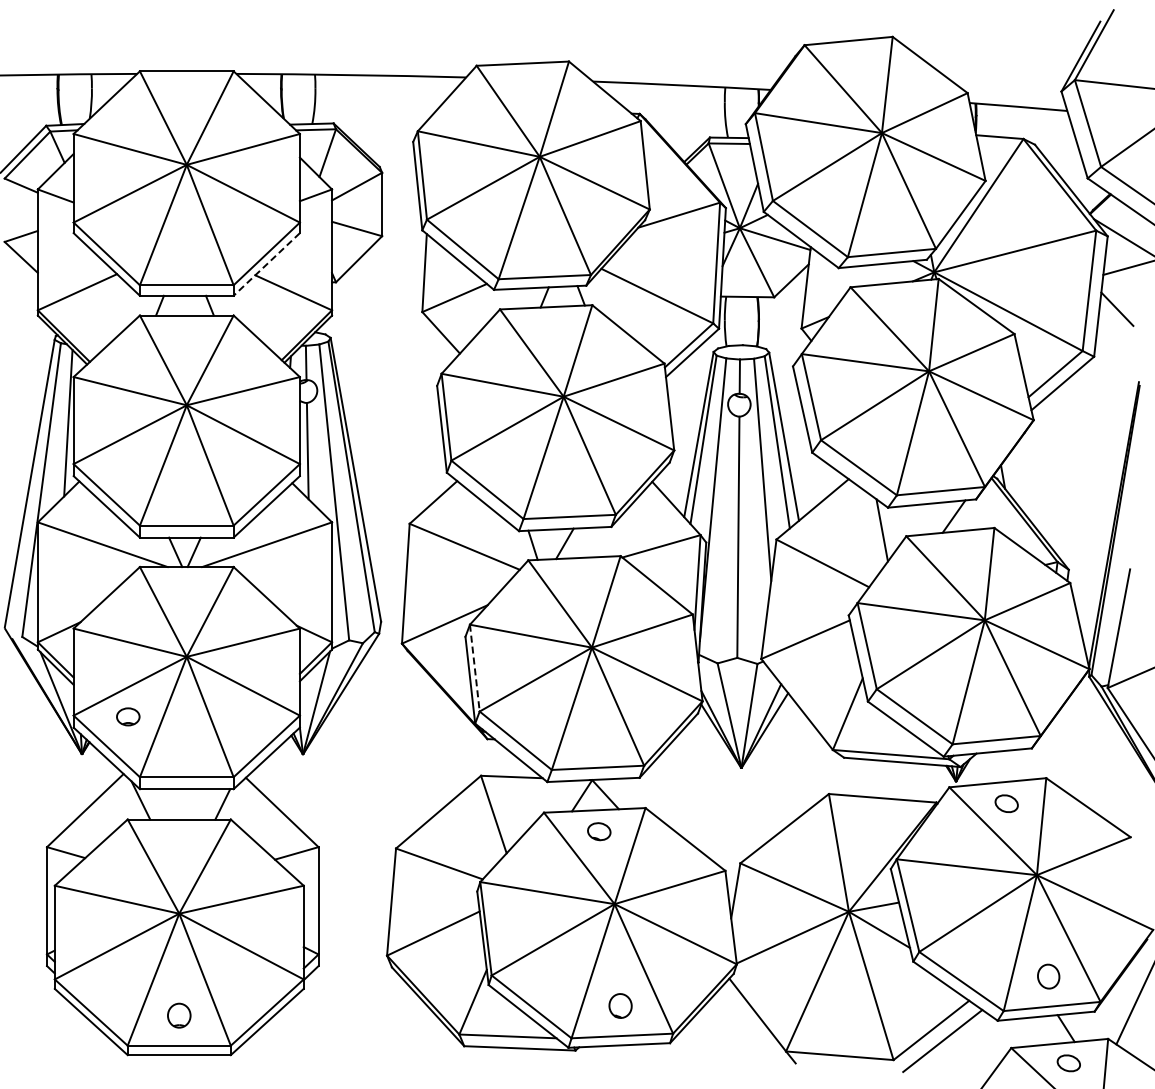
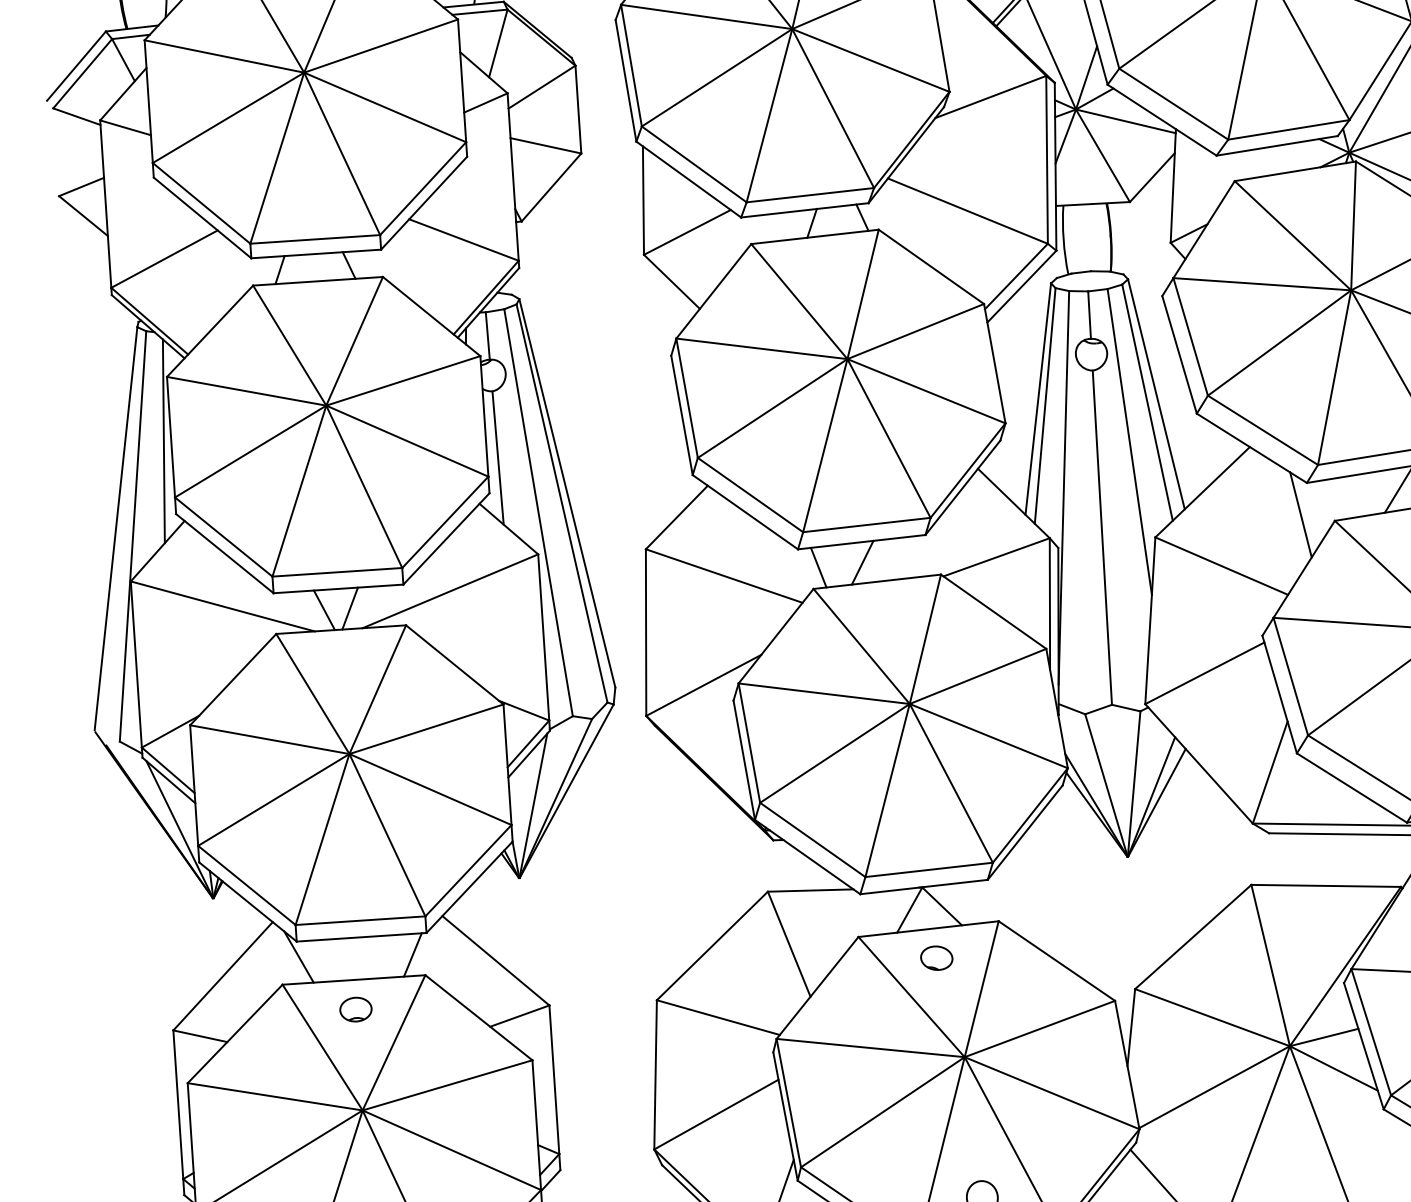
line: (266, 264) -> (423, 203), dashed -> solid
line: (474, 668) -> (748, 743), dashed -> solid
part: (128, 716) -> (356, 1009), moved

